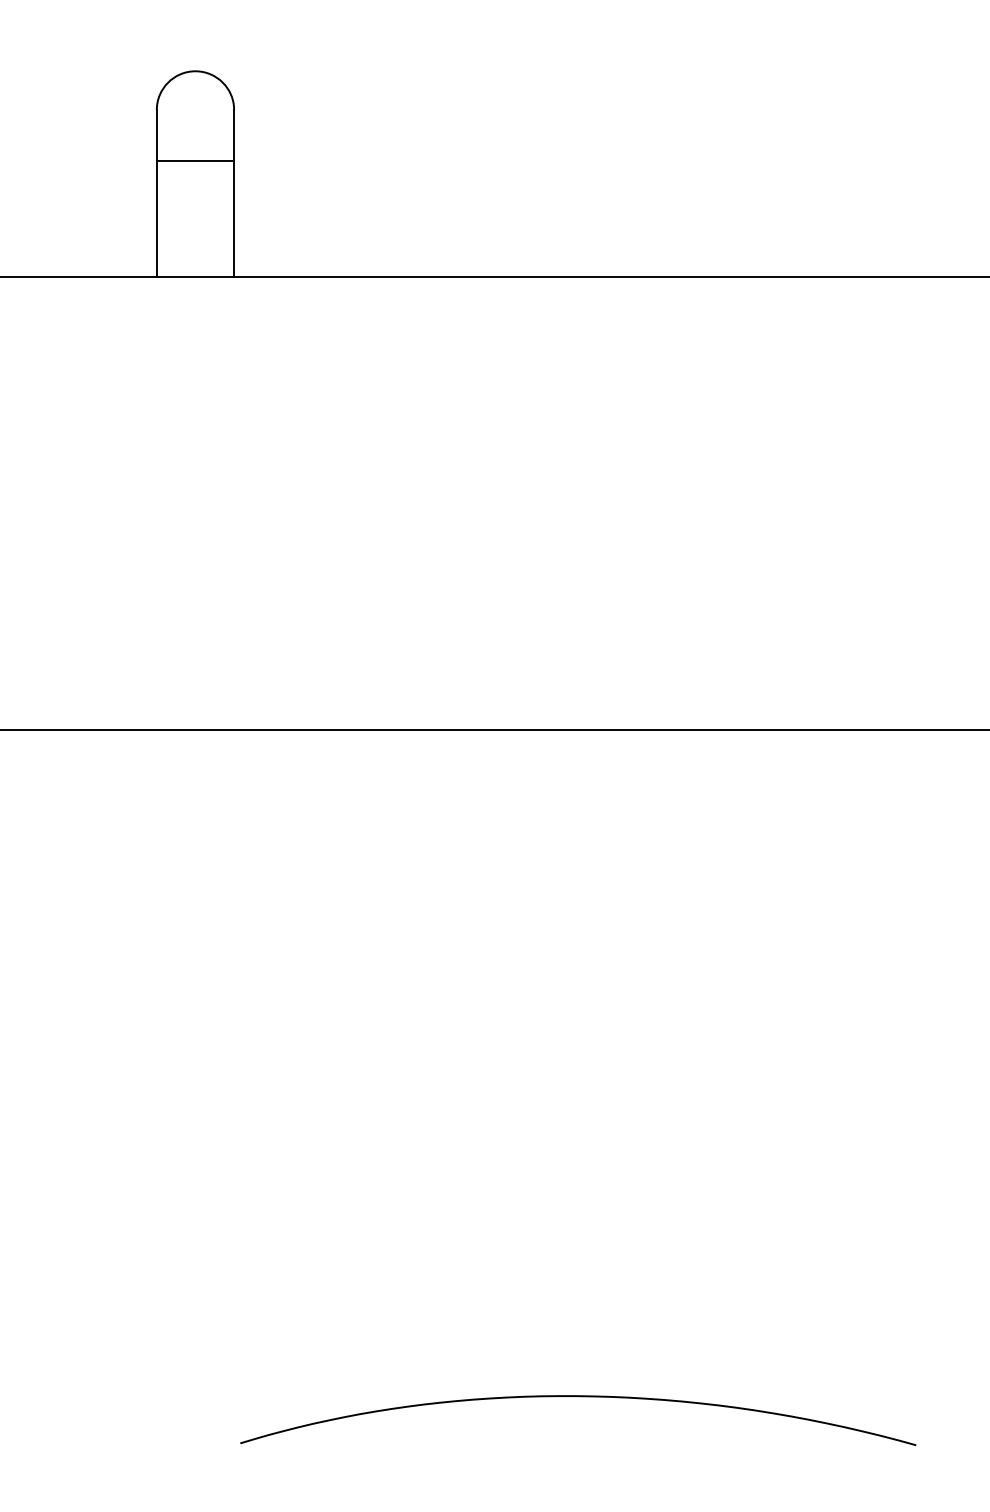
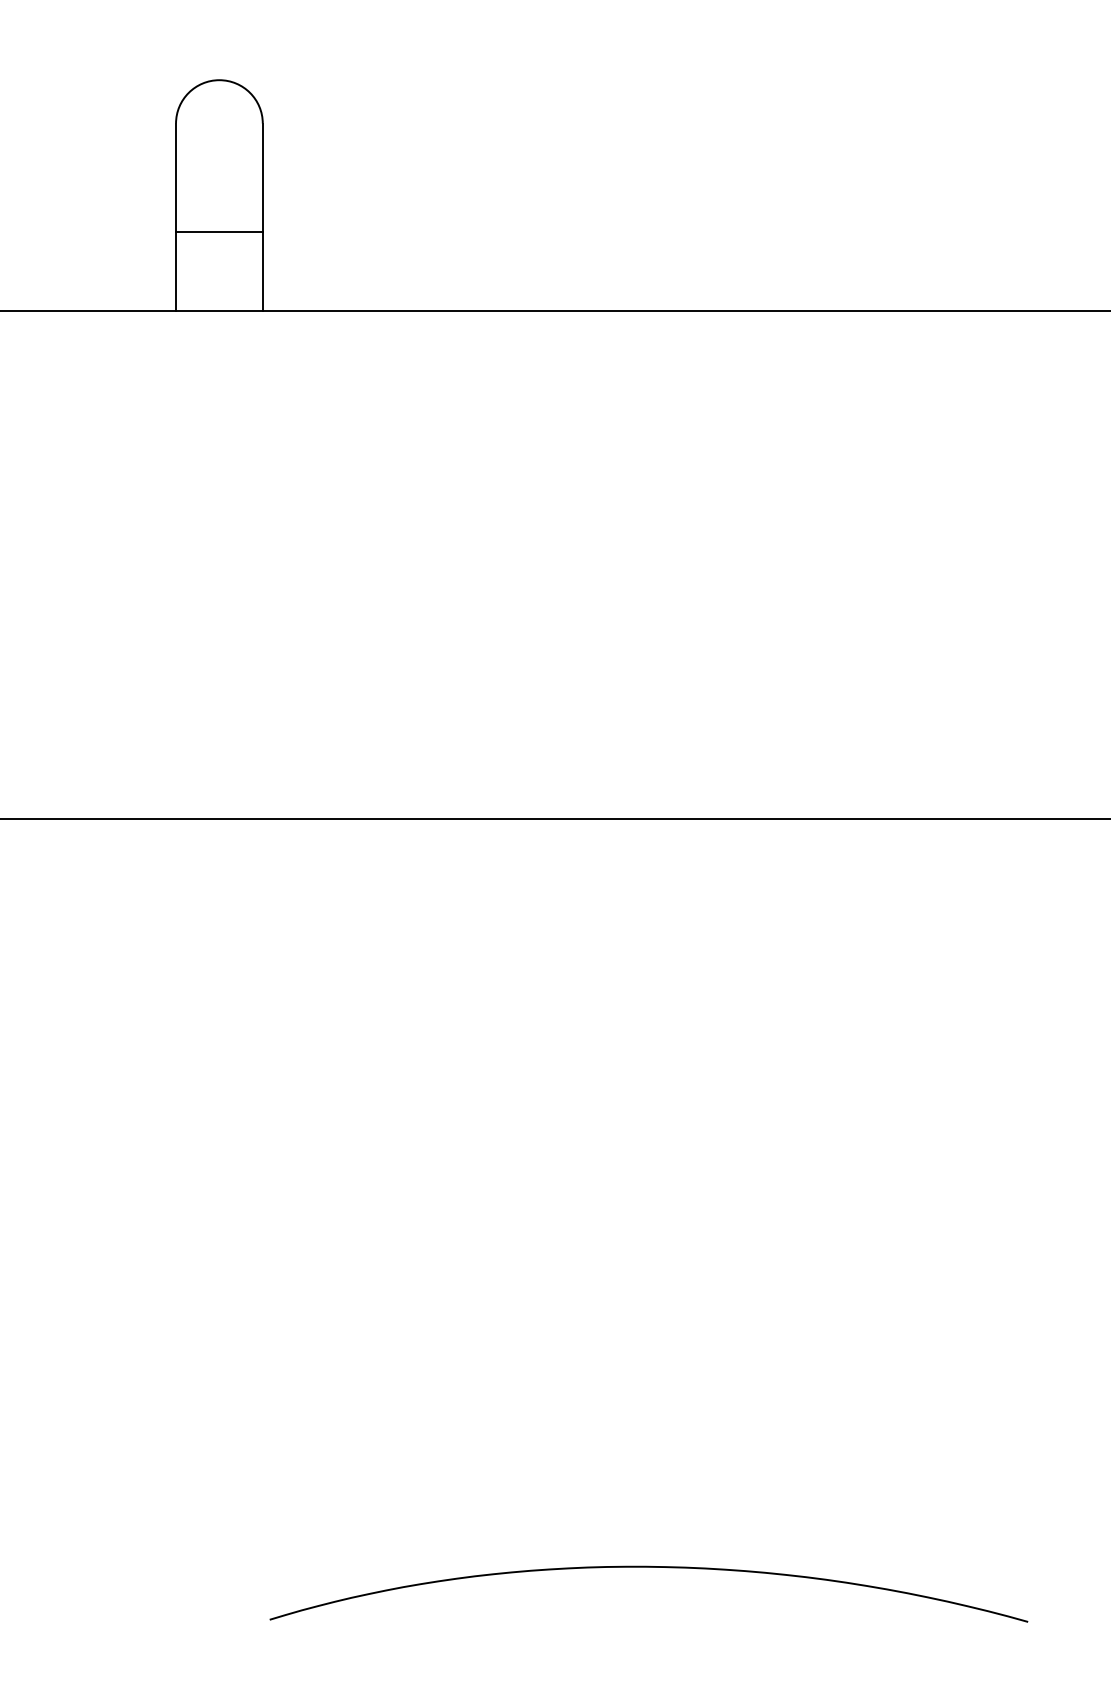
line: (195, 161) -> (219, 232), moved

